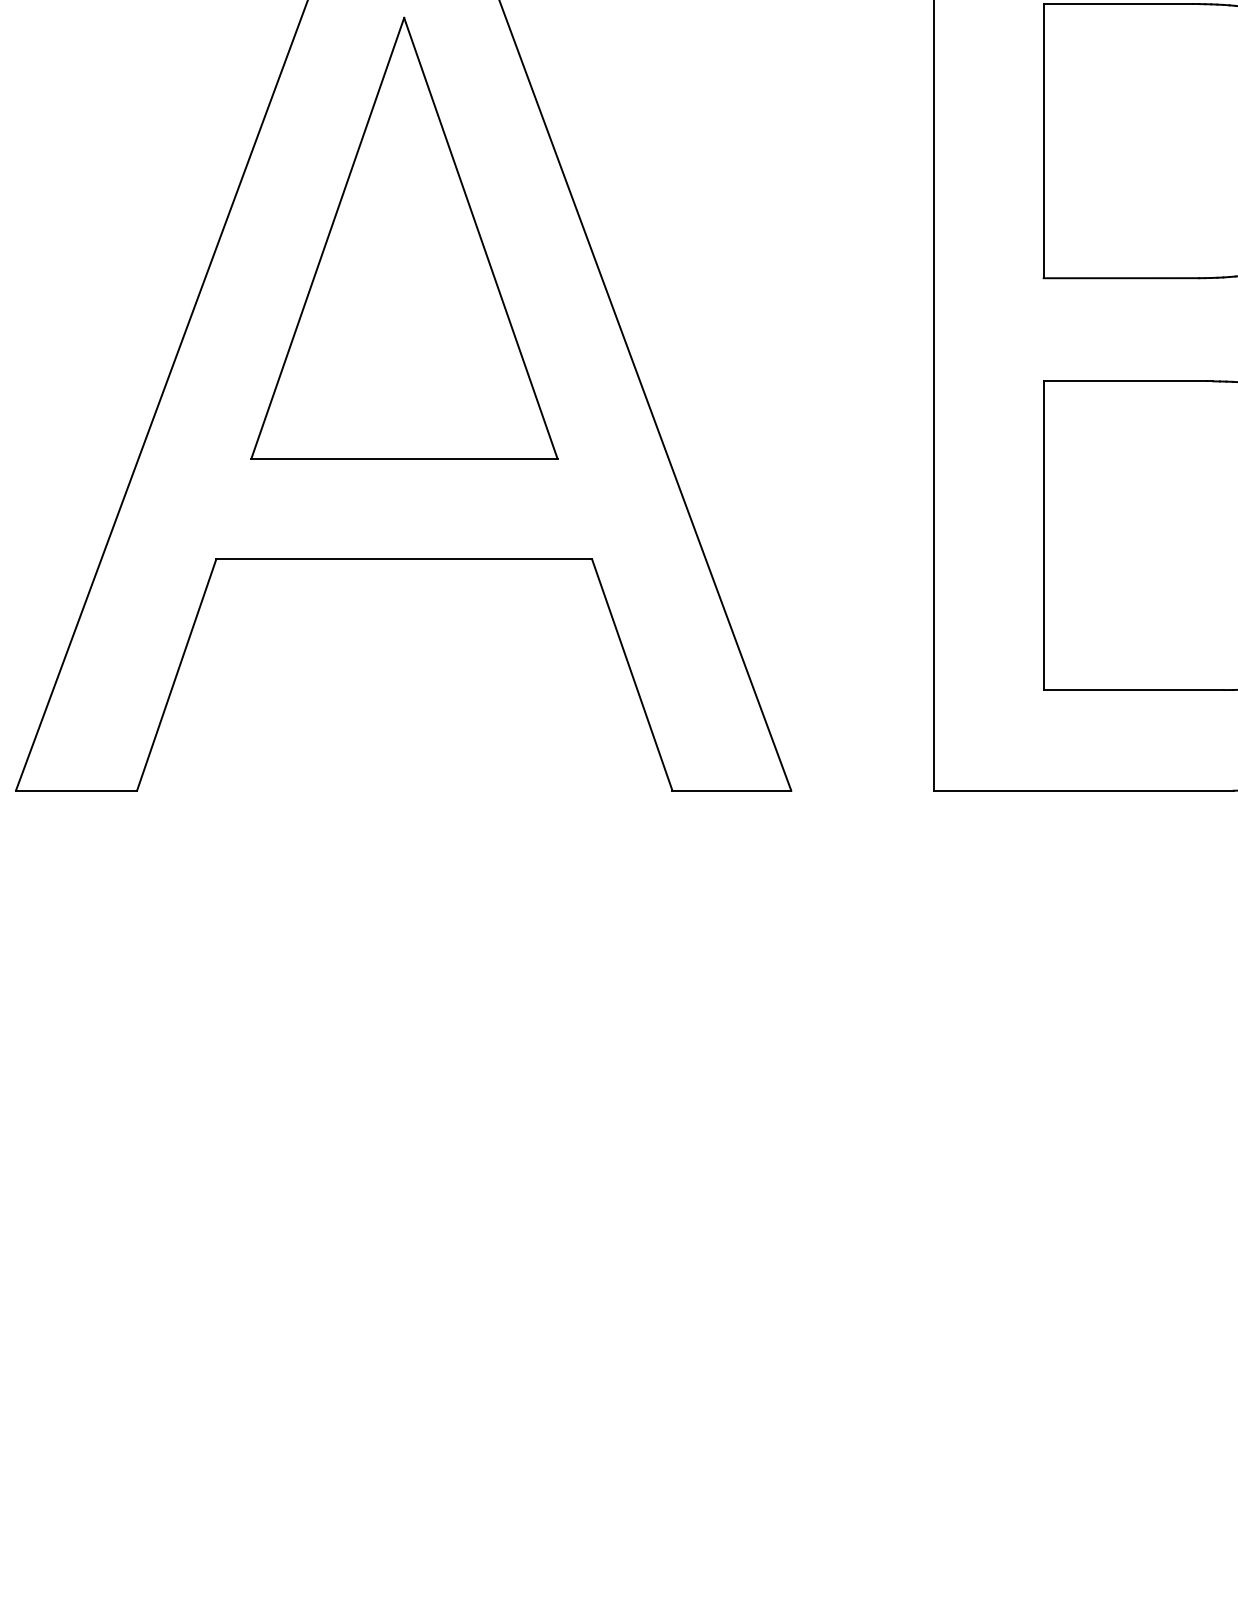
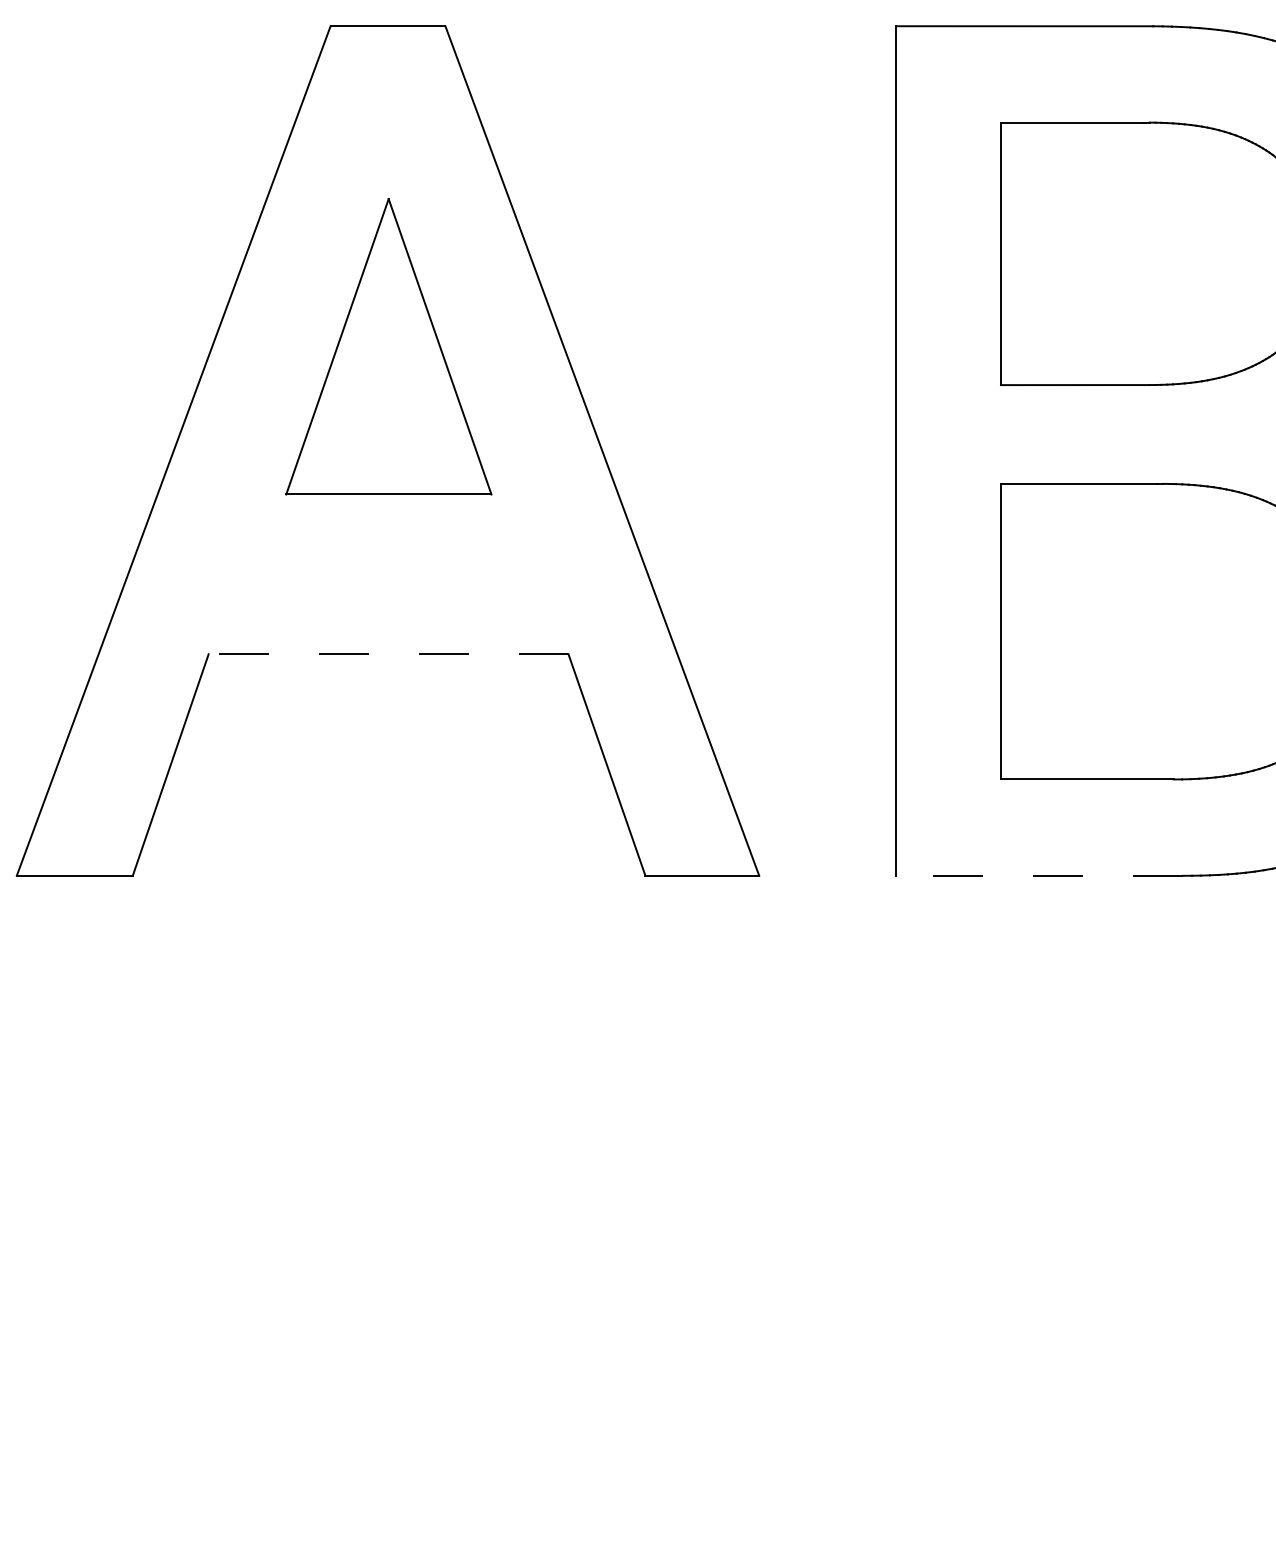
part: (404, 237) -> (388, 346), size x0.7
line: (404, 559) -> (388, 654), solid -> dashed
line: (1083, 790) -> (1039, 875), solid -> dashed

